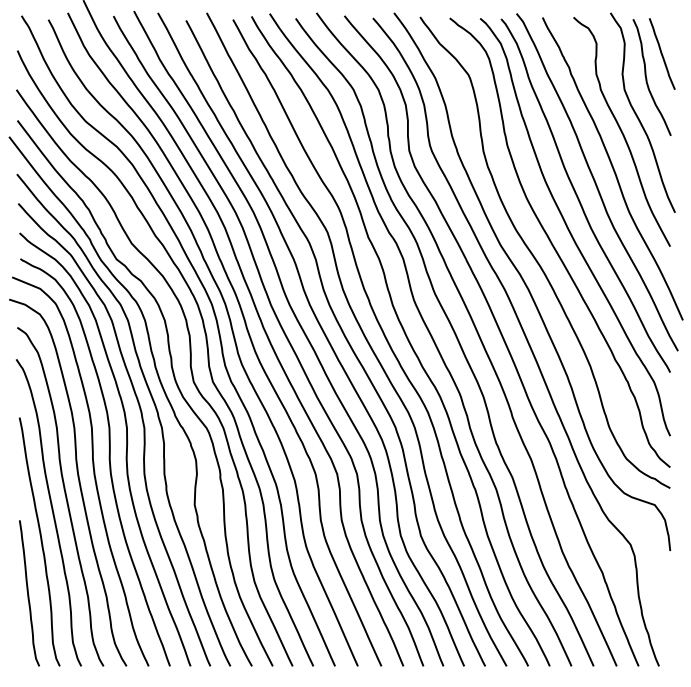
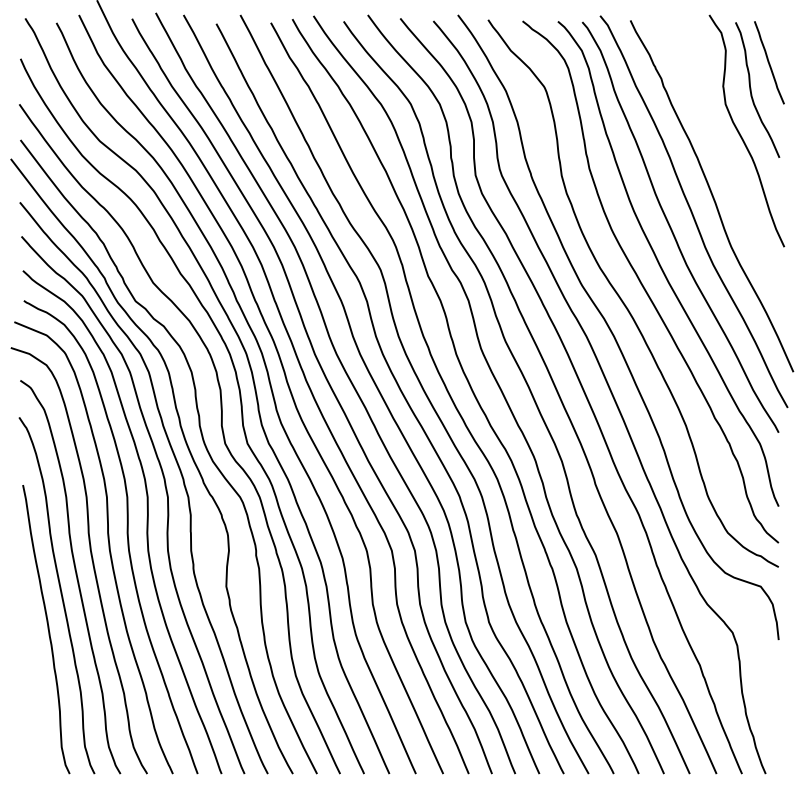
curve: (621, 131) -> (722, 152), removed
curve: (28, 593) -> (33, 689), removed

